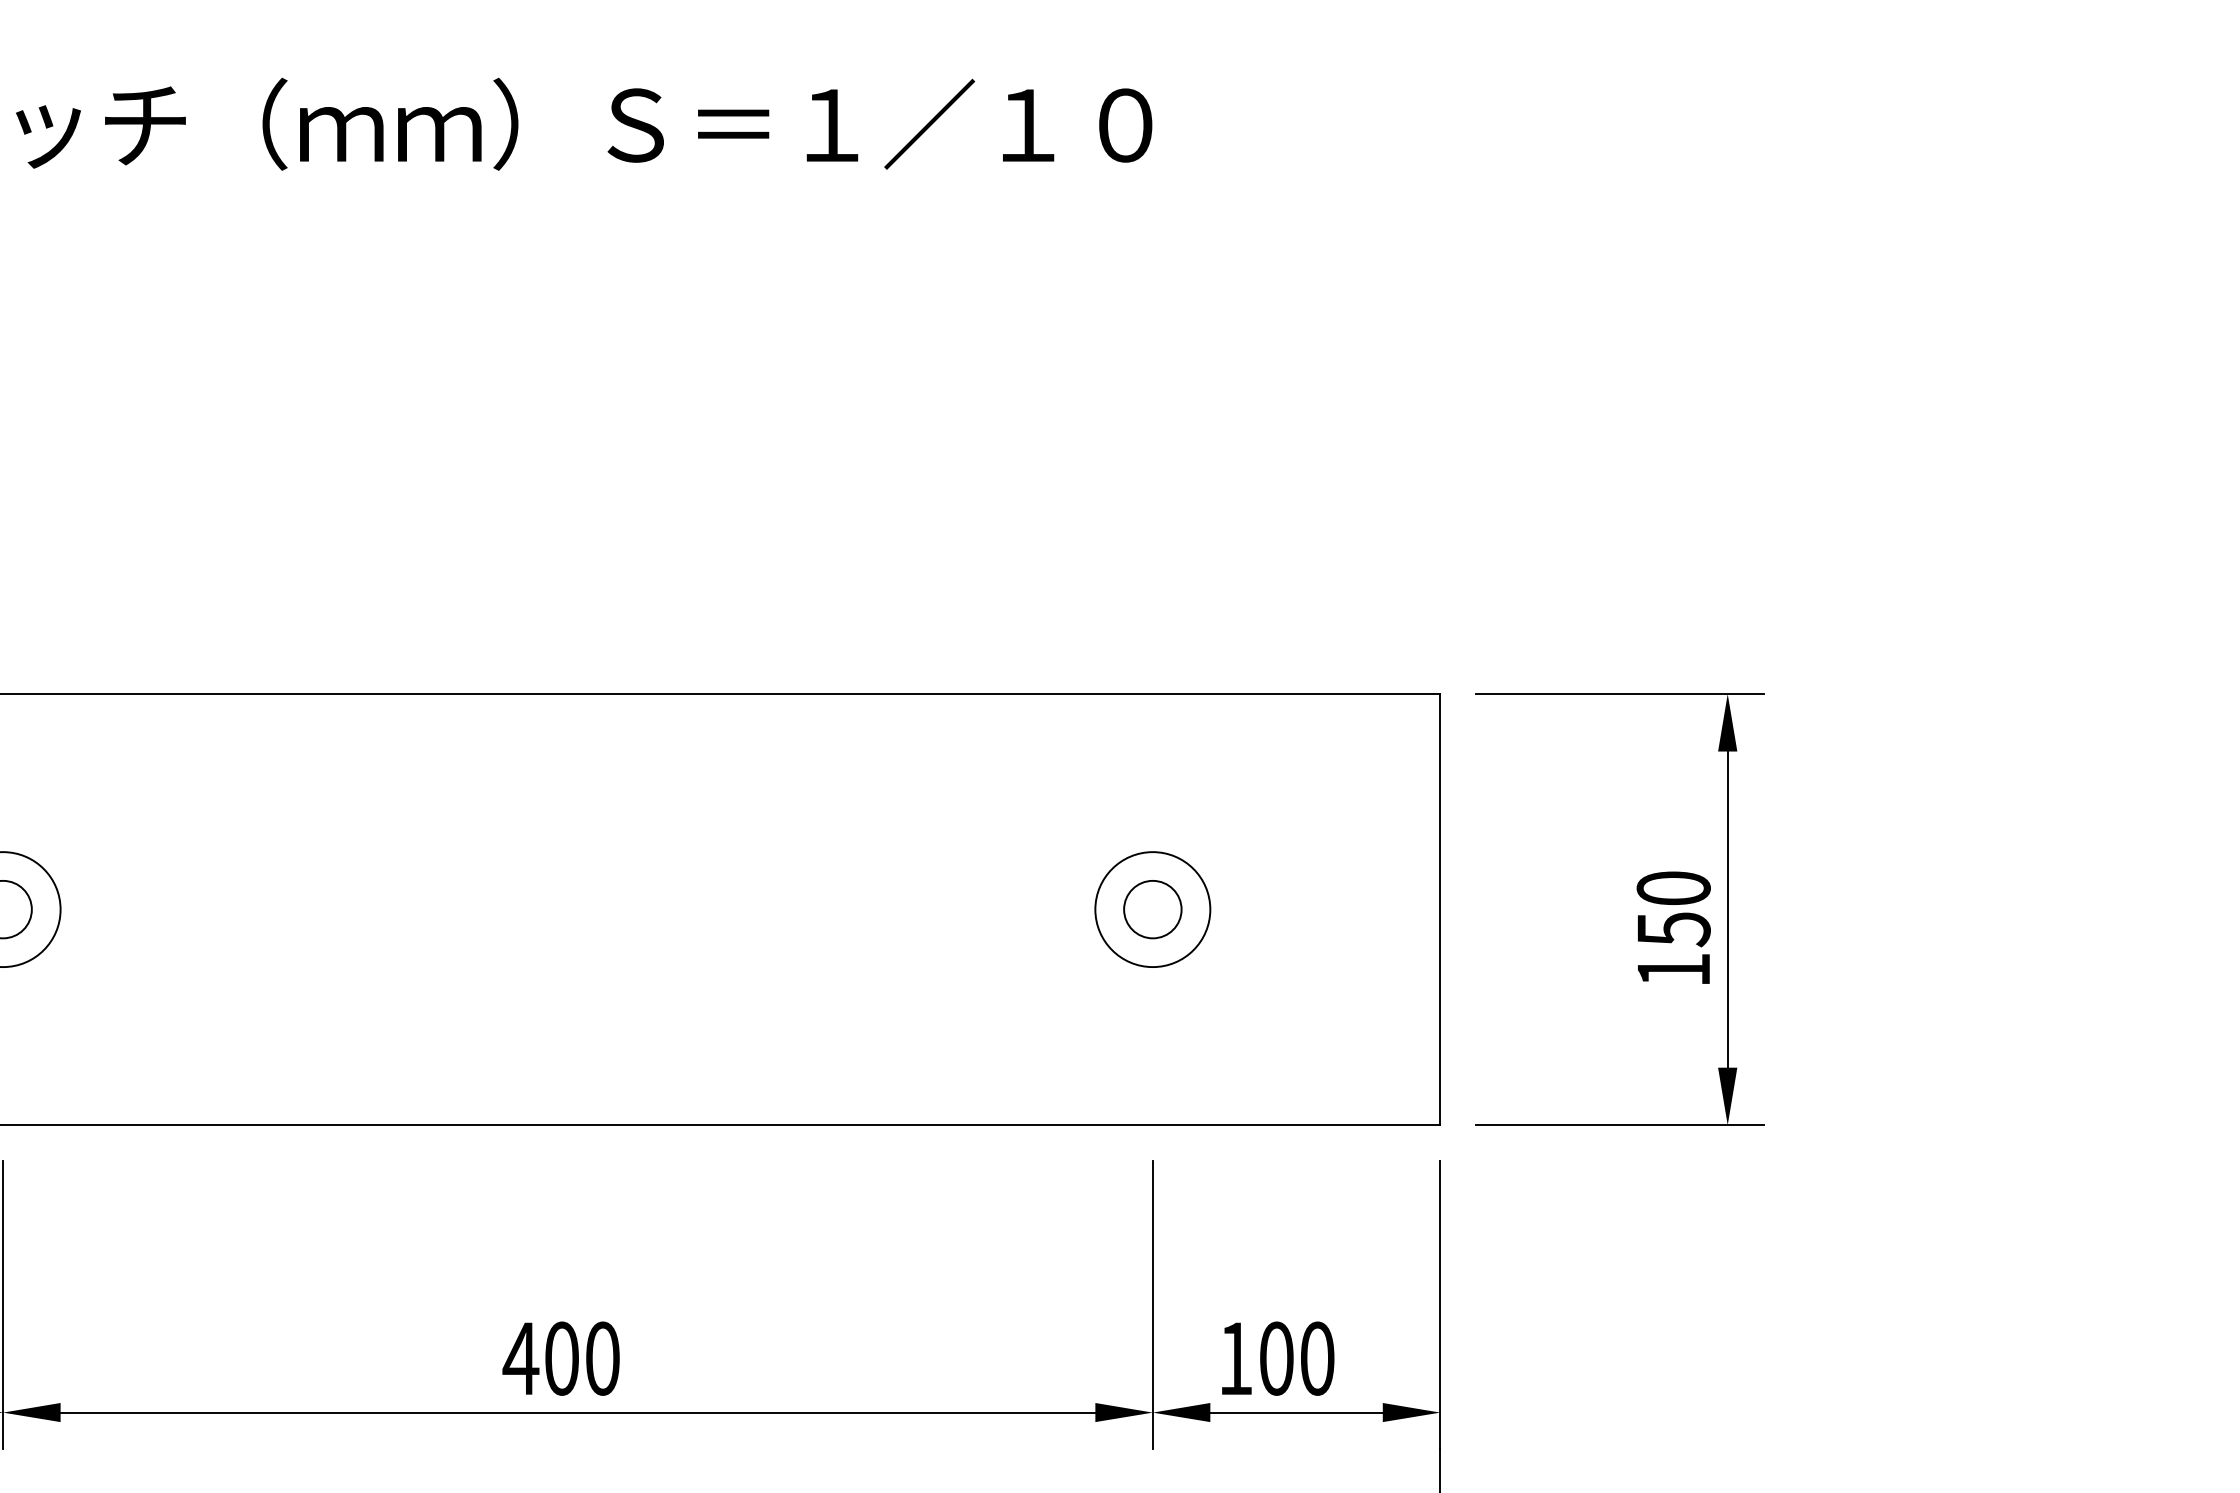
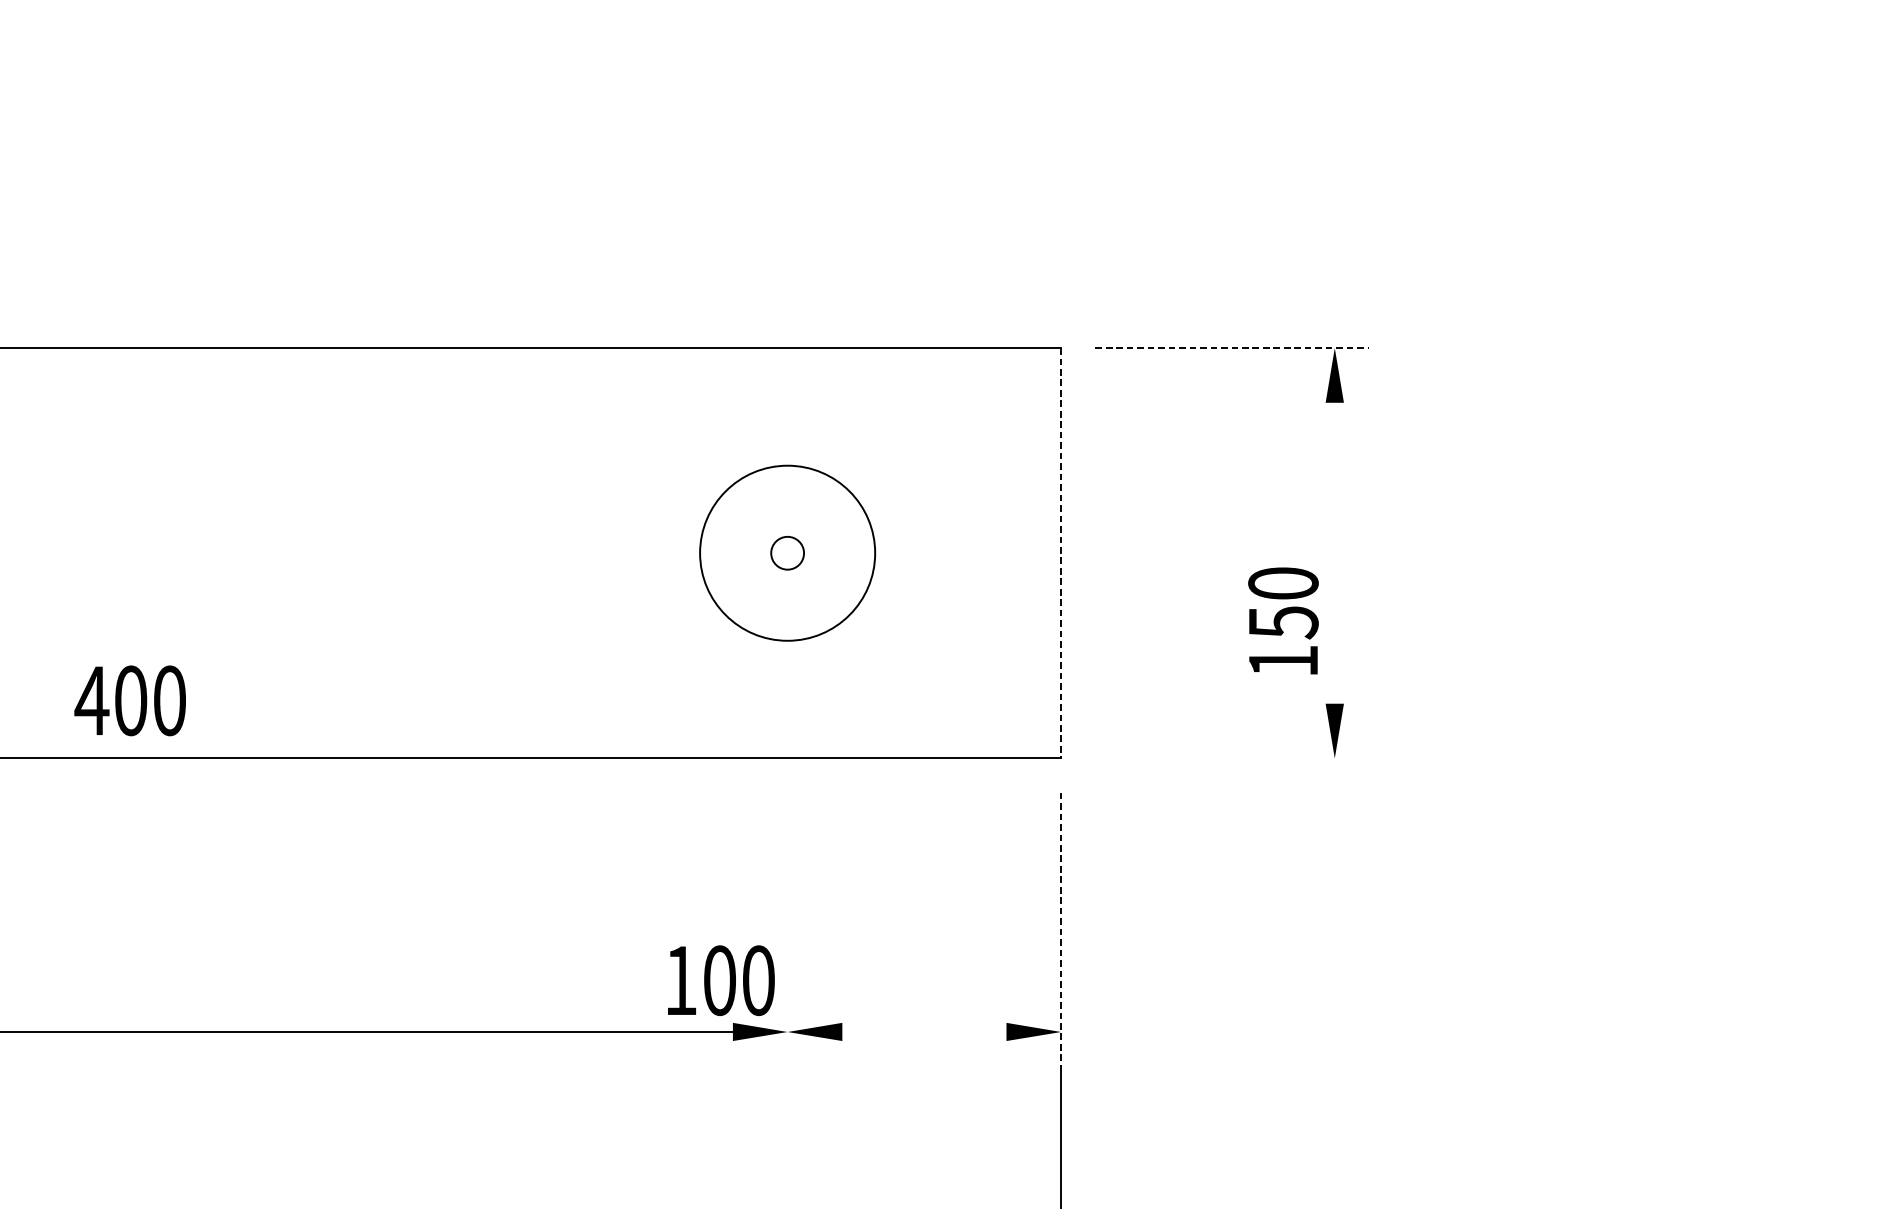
line: (1619, 694) -> (1231, 348), solid -> dashed
circle: (1152, 909) -> (787, 553), size x0.6
circle: (1152, 909) -> (787, 553), size x1.6
line: (1440, 909) -> (1061, 553), solid -> dashed
line: (1727, 909) -> (1334, 553), removed
text: (1673, 927) -> (1283, 620), moved
line: (1619, 1125) -> (1231, 758), removed
line: (1152, 1304) -> (787, 929), removed
line: (1440, 1304) -> (1061, 929), solid -> dashed
text: (560, 1358) -> (129, 700), moved
text: (1278, 1358) -> (721, 980), moved
line: (1296, 1412) -> (924, 1031), removed

